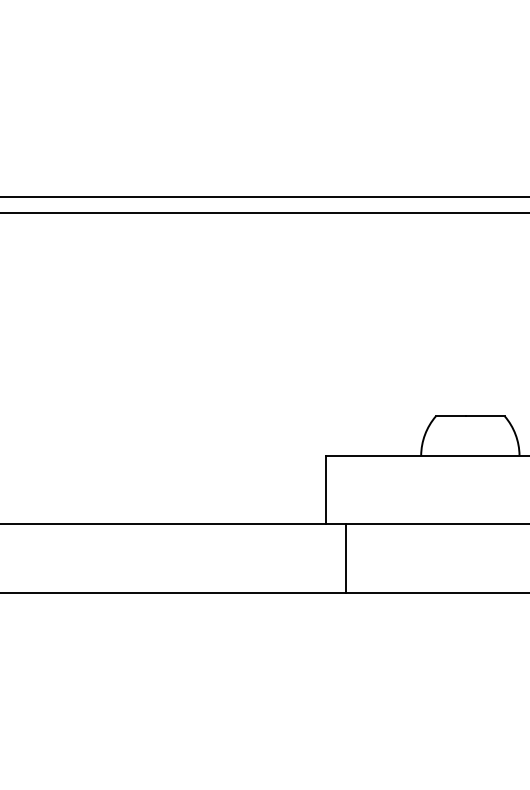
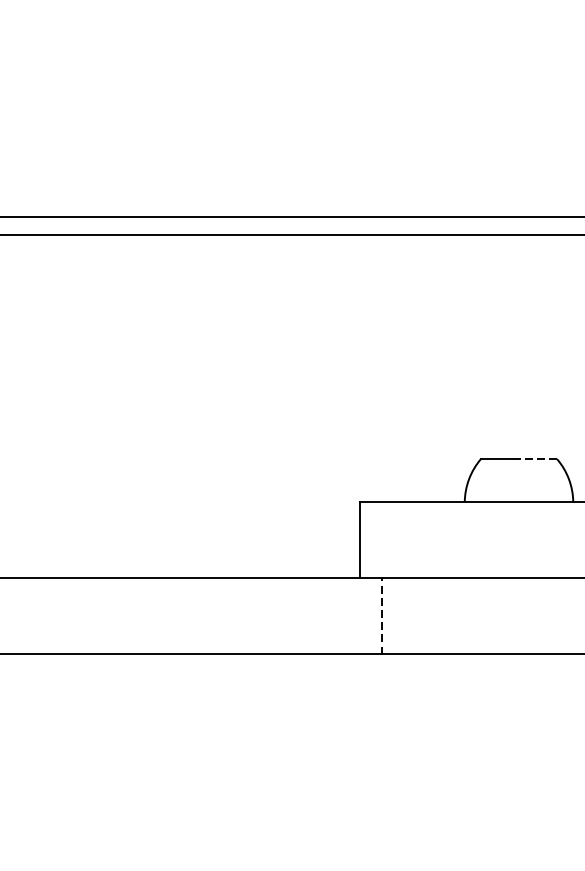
line: (485, 416) -> (535, 459), solid -> dashed
line: (346, 558) -> (382, 615), solid -> dashed

